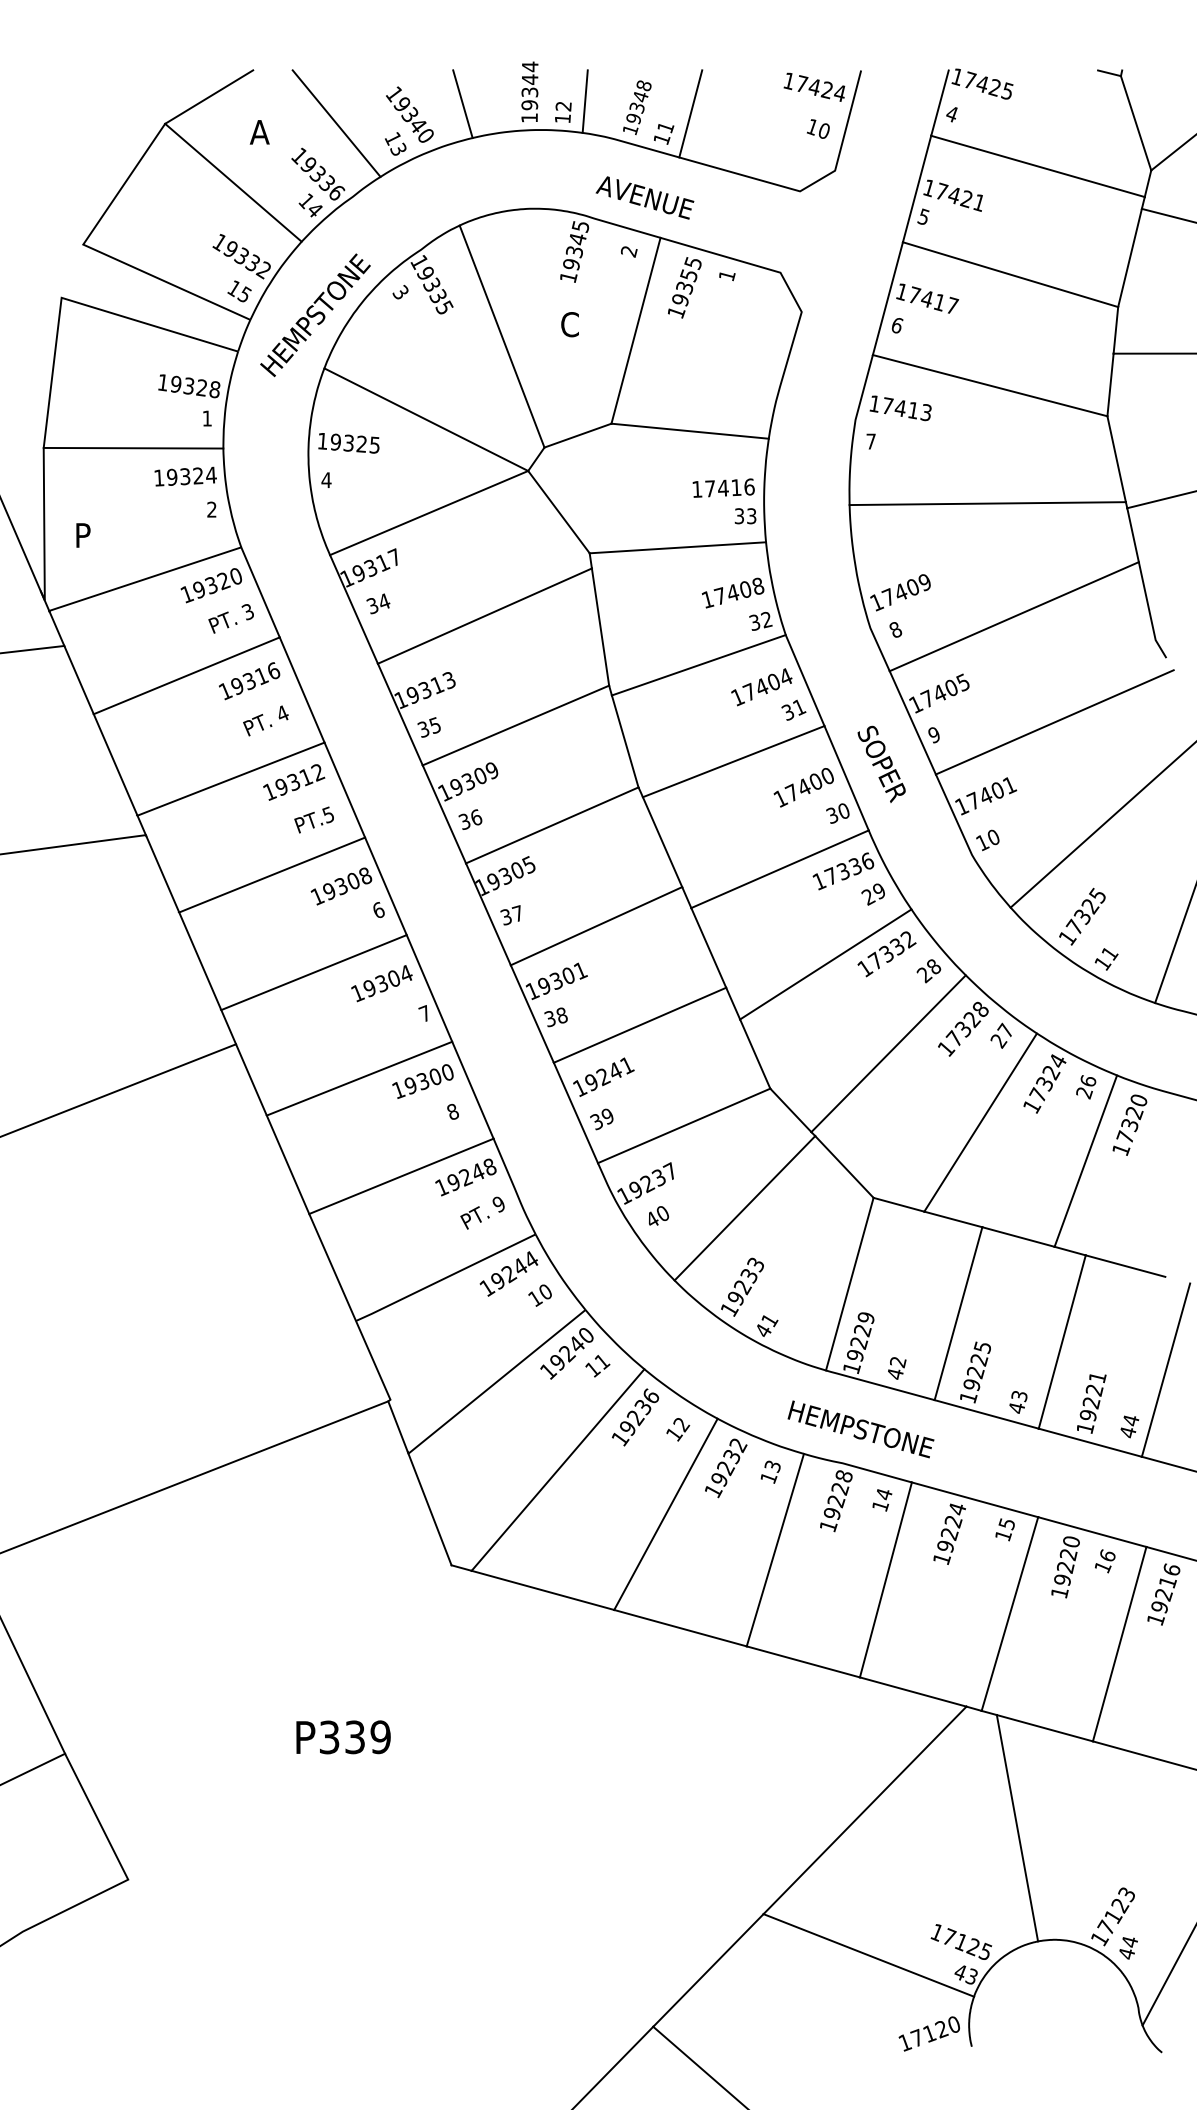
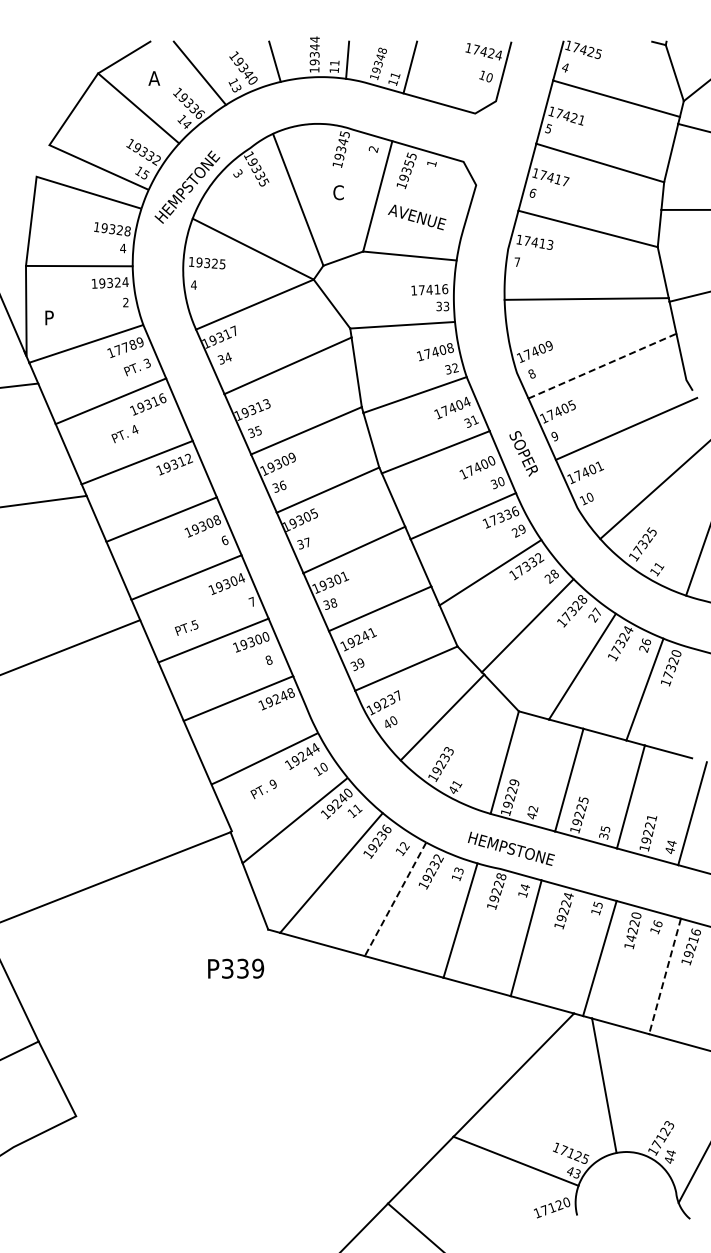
text: (563, 107) -> (334, 63), 12 -> 11
text: (645, 197) -> (417, 217), moved
text: (207, 418) -> (123, 248), 1 -> 4
text: (216, 583) -> (128, 346), 19320 -> 17789
line: (1014, 617) -> (602, 366), solid -> dashed
text: (265, 721) -> (124, 434), moved
text: (313, 819) -> (186, 627), moved
text: (482, 1213) -> (263, 789), moved
text: (1017, 1401) -> (604, 832), 43 -> 35
line: (665, 1514) -> (395, 899), solid -> dashed
text: (1063, 1580) -> (631, 938), 19220 -> 14220
line: (1120, 1644) -> (665, 976), solid -> dashed
text: (344, 1736) -> (236, 968), moved

